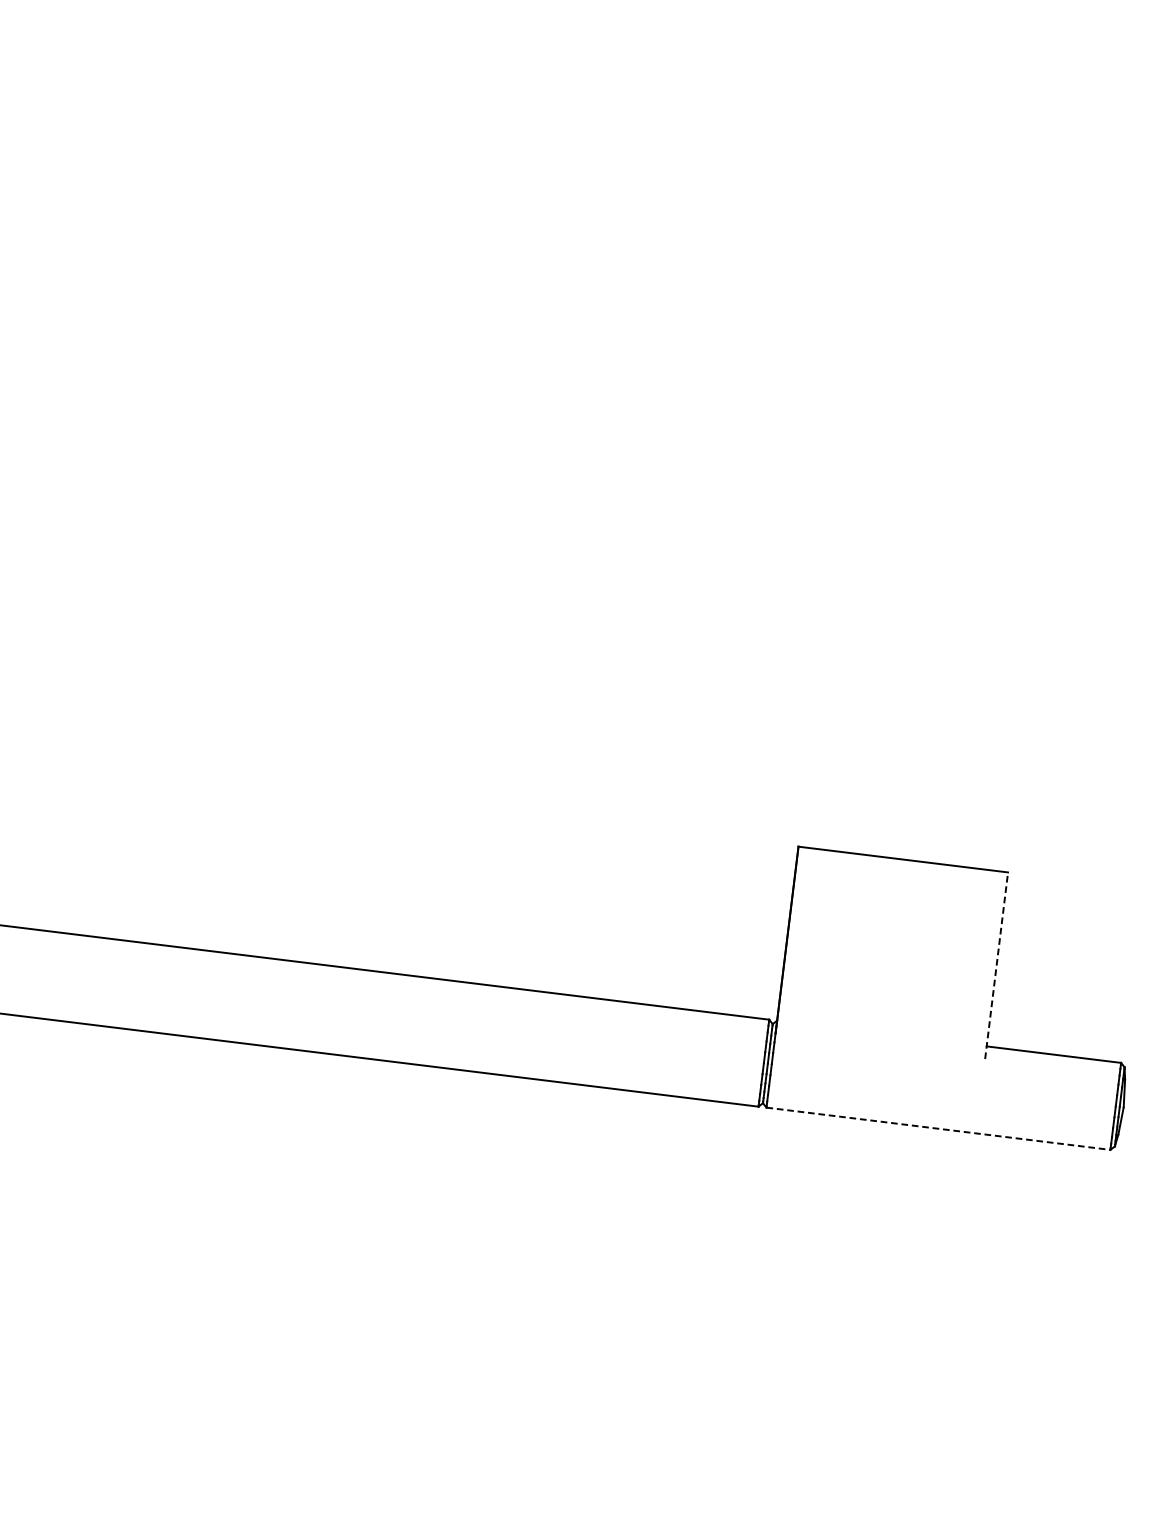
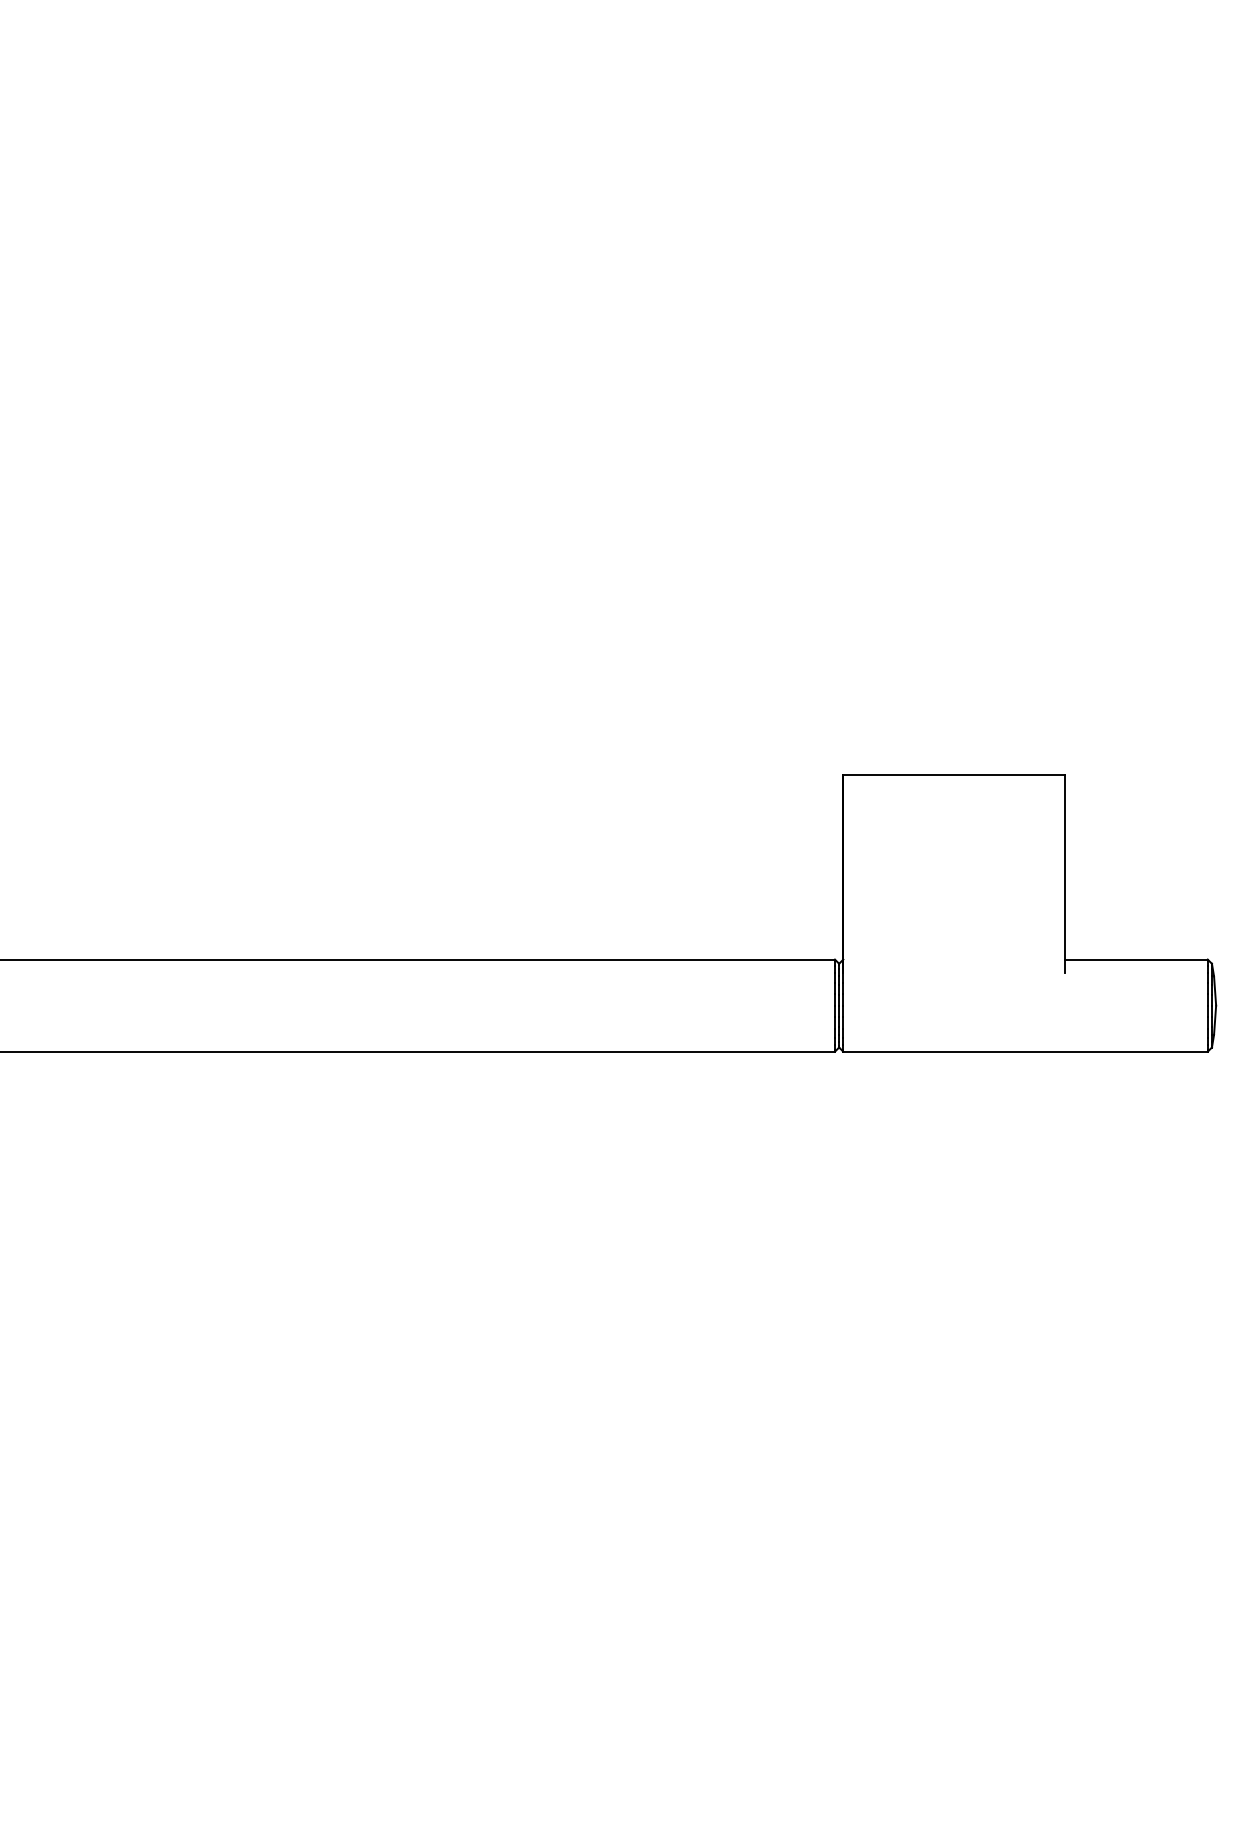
line: (996, 966) -> (1065, 874), dashed -> solid
line: (939, 1128) -> (1026, 1051), dashed -> solid

